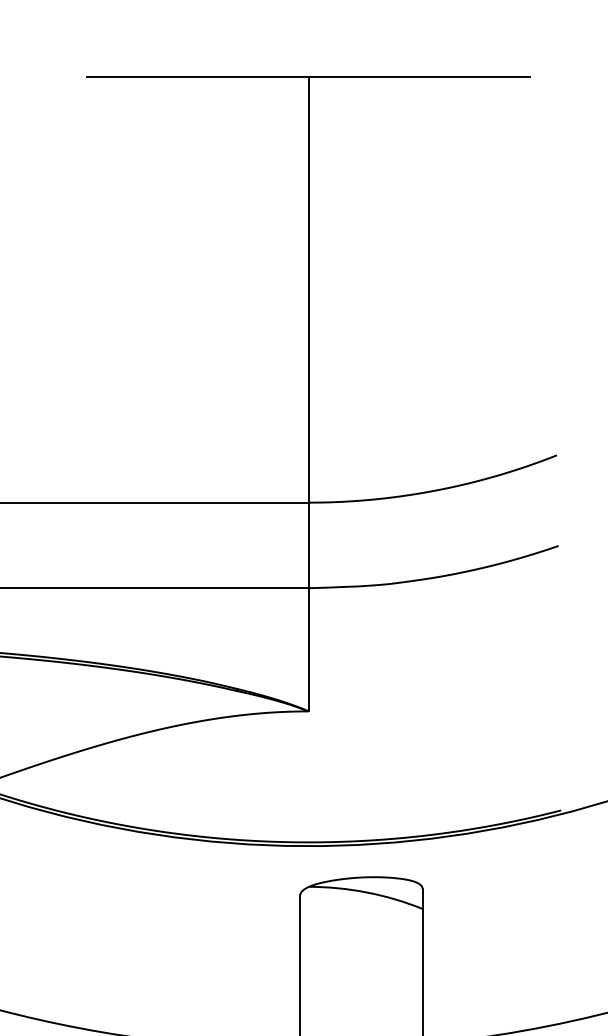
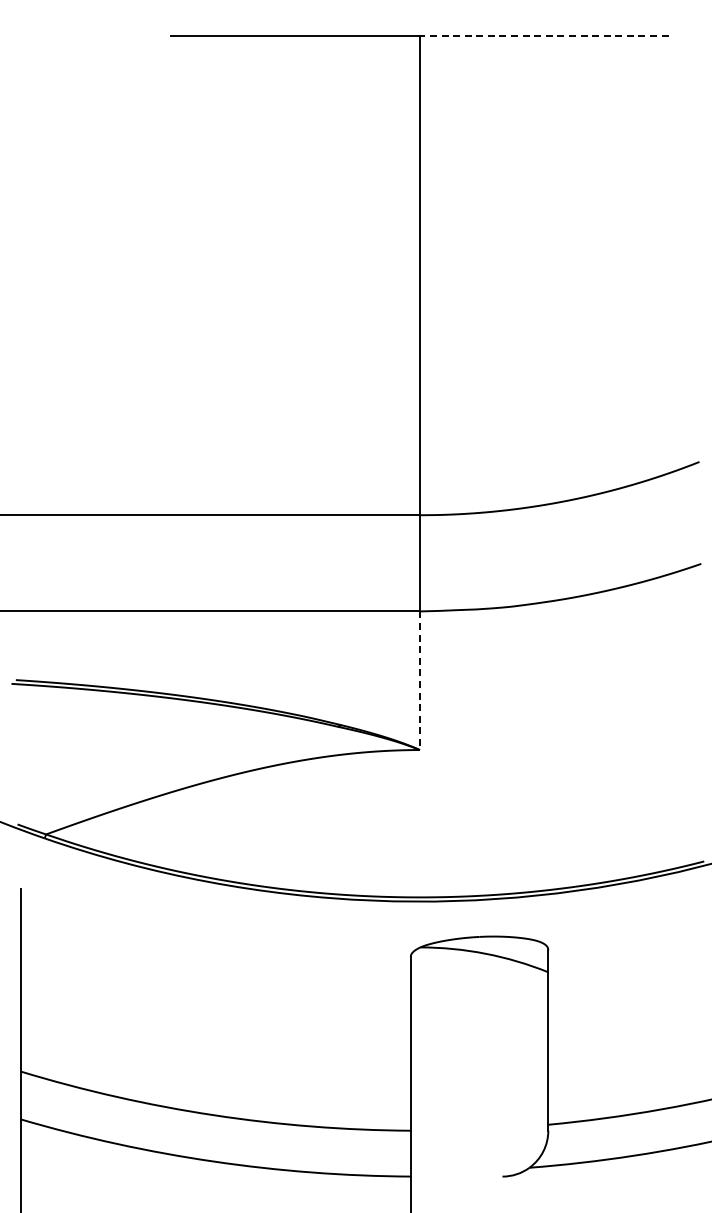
line: (418, 77) -> (543, 36), solid -> dashed
line: (308, 650) -> (419, 681), solid -> dashed

